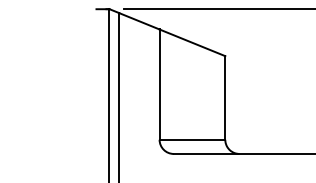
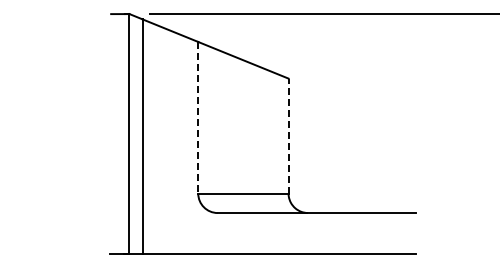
line: (159, 84) -> (198, 117), solid -> dashed
line: (225, 97) -> (288, 135), solid -> dashed

